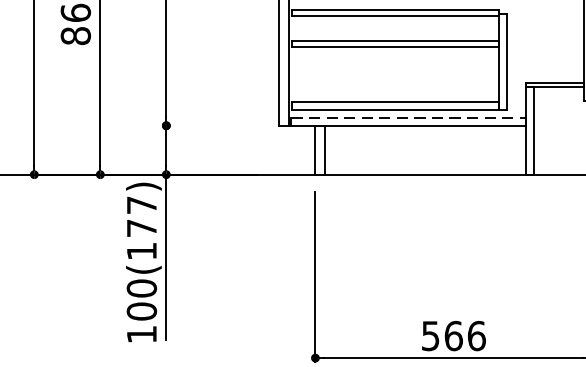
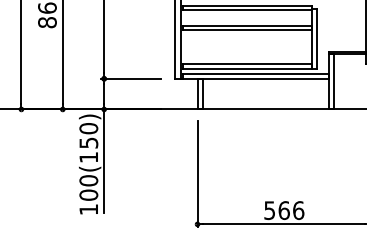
line: (409, 117) -> (256, 73), dashed -> solid
line: (209, 125) -> (131, 78), added
text: (141, 216) -> (88, 135), 100(177) -> 100(150)

